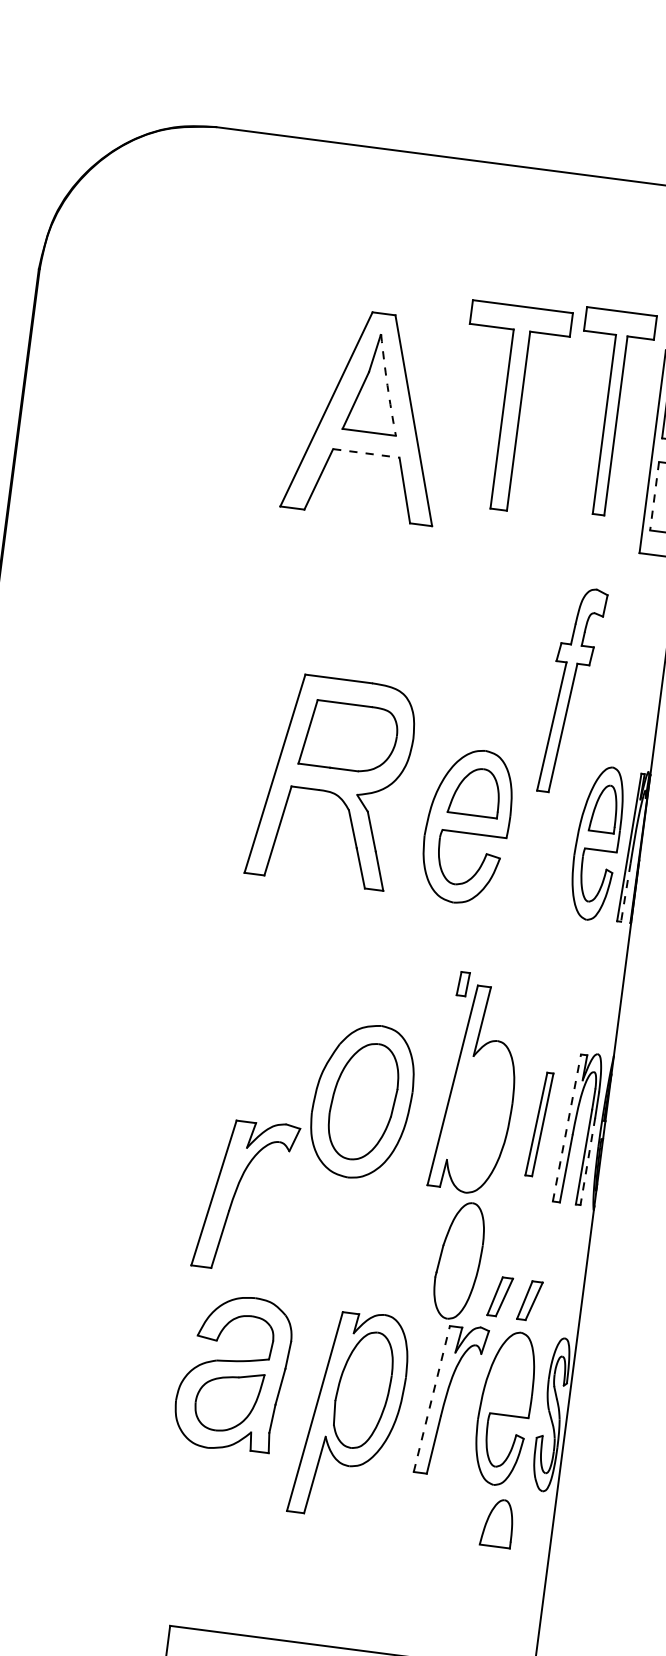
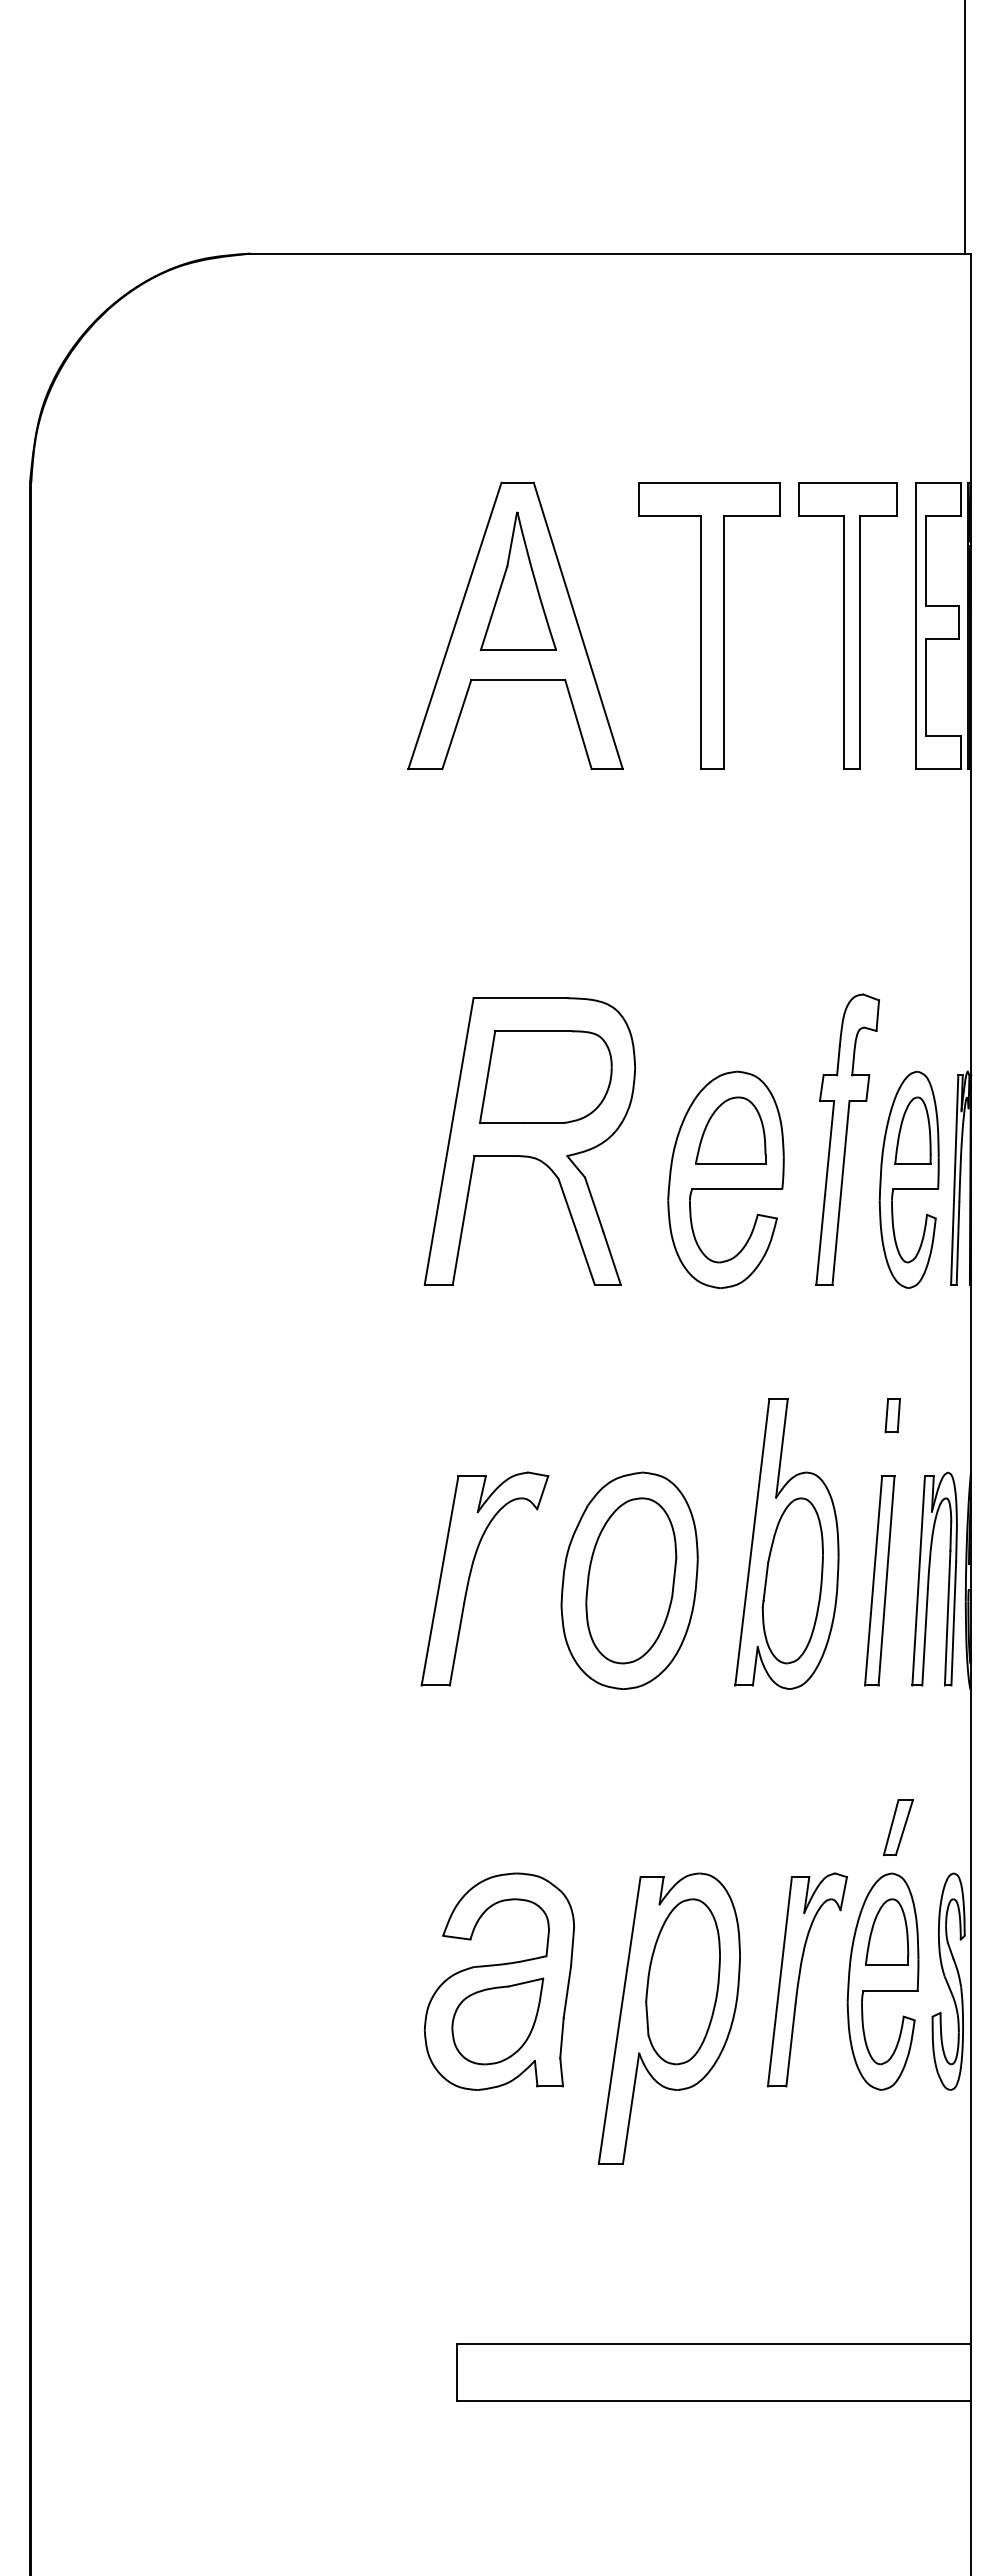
arc: (387, 385) -> (535, 581), dashed -> solid
part: (509, 407) -> (709, 625), moved
part: (608, 412) -> (847, 625), moved
line: (366, 453) -> (518, 679), dashed -> solid
line: (654, 496) -> (926, 687), dashed -> solid
part: (572, 690) -> (847, 1139), moved
line: (626, 893) -> (958, 1244), dashed -> solid
part: (463, 983) -> (892, 1415), moved
part: (539, 1124) -> (879, 1580), size x1.43
line: (566, 1127) -> (918, 1580), dashed -> solid
line: (587, 1161) -> (953, 1623), dashed -> solid
part: (236, 1190) -> (471, 1573), moved
part: (458, 1260) -> (792, 1580), moved
part: (499, 1296) -> (855, 1827), removed
line: (431, 1398) -> (779, 1981), dashed -> solid
part: (498, 1522) -> (887, 1931), moved

